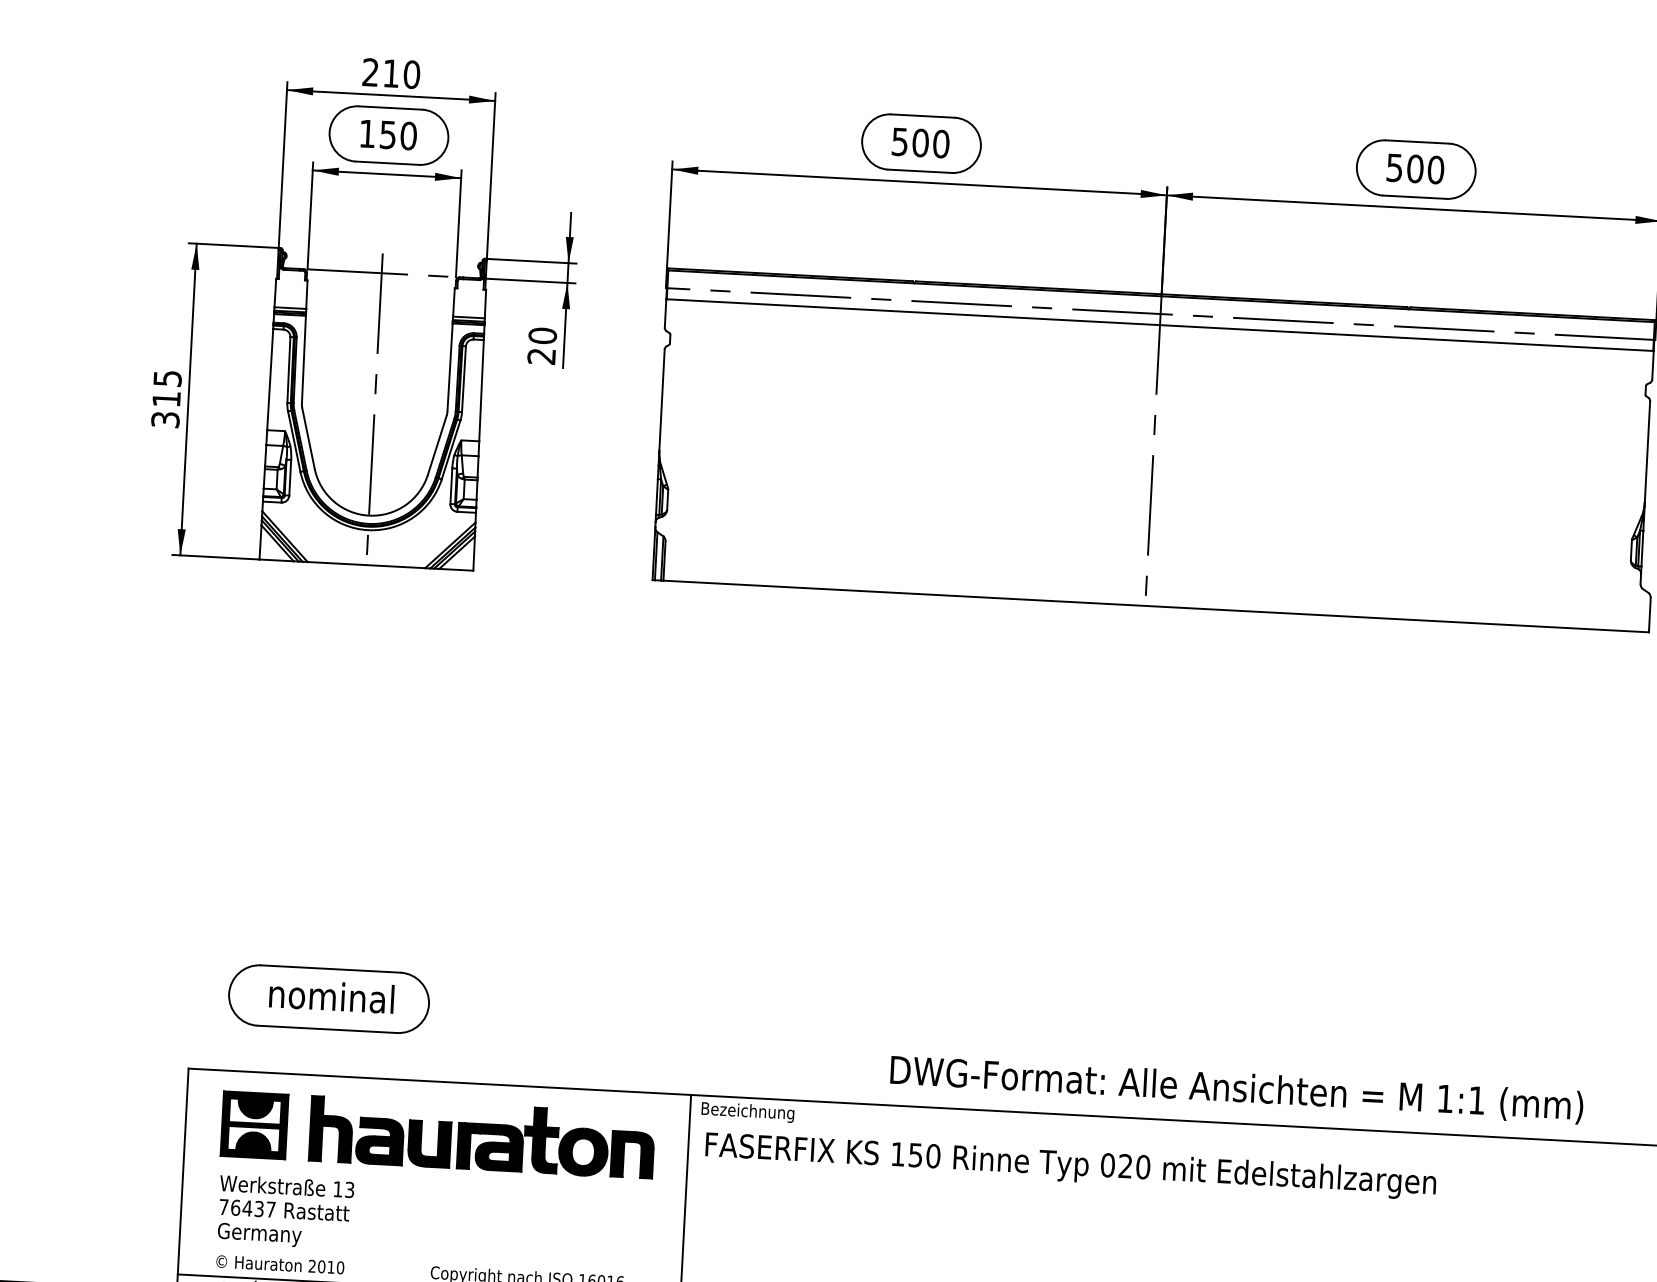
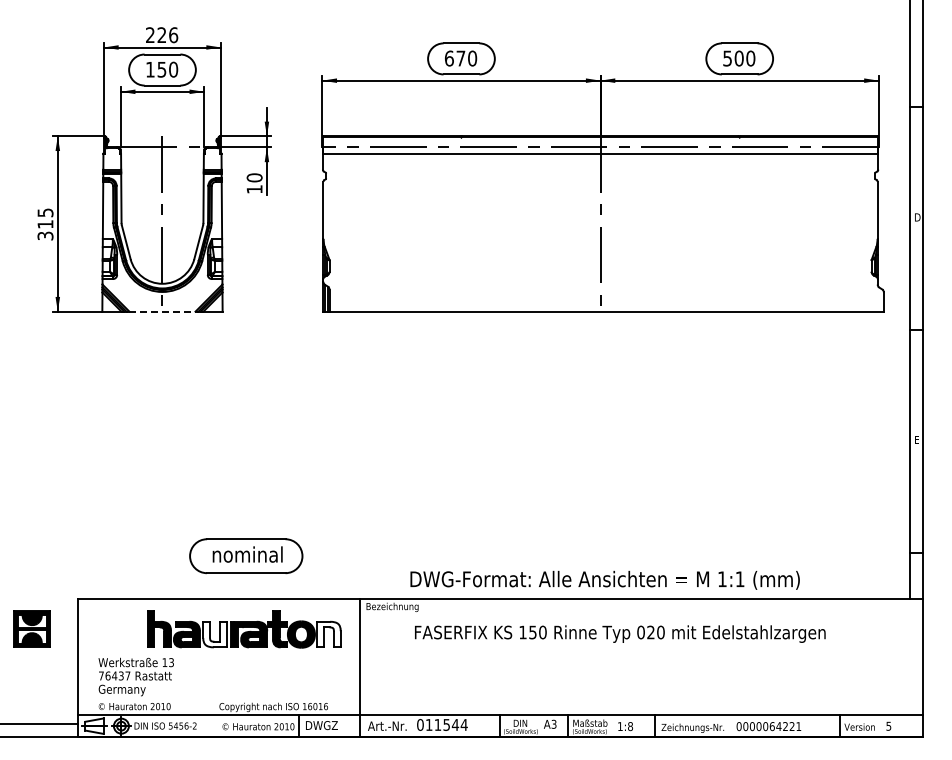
text: (401, 72) -> (167, 34), 210 -> 226
text: (909, 142) -> (454, 58), 500 -> 670
text: (541, 356) -> (254, 189), 20 -> 10
line: (366, 564) -> (162, 311), solid -> dashed
part: (329, 999) -> (246, 556), moved
text: (1235, 1088) -> (604, 579), moved
part: (253, 1124) -> (31, 628), moved
fill: (428, 1143) -> (214, 634), removed
fill: (631, 1154) -> (328, 634), removed
text: (1071, 1165) -> (620, 633), moved

